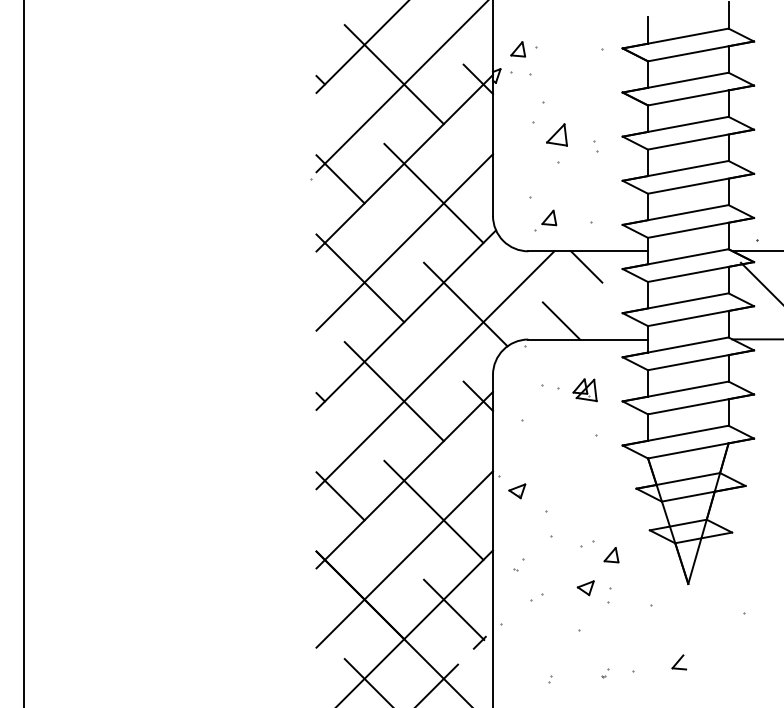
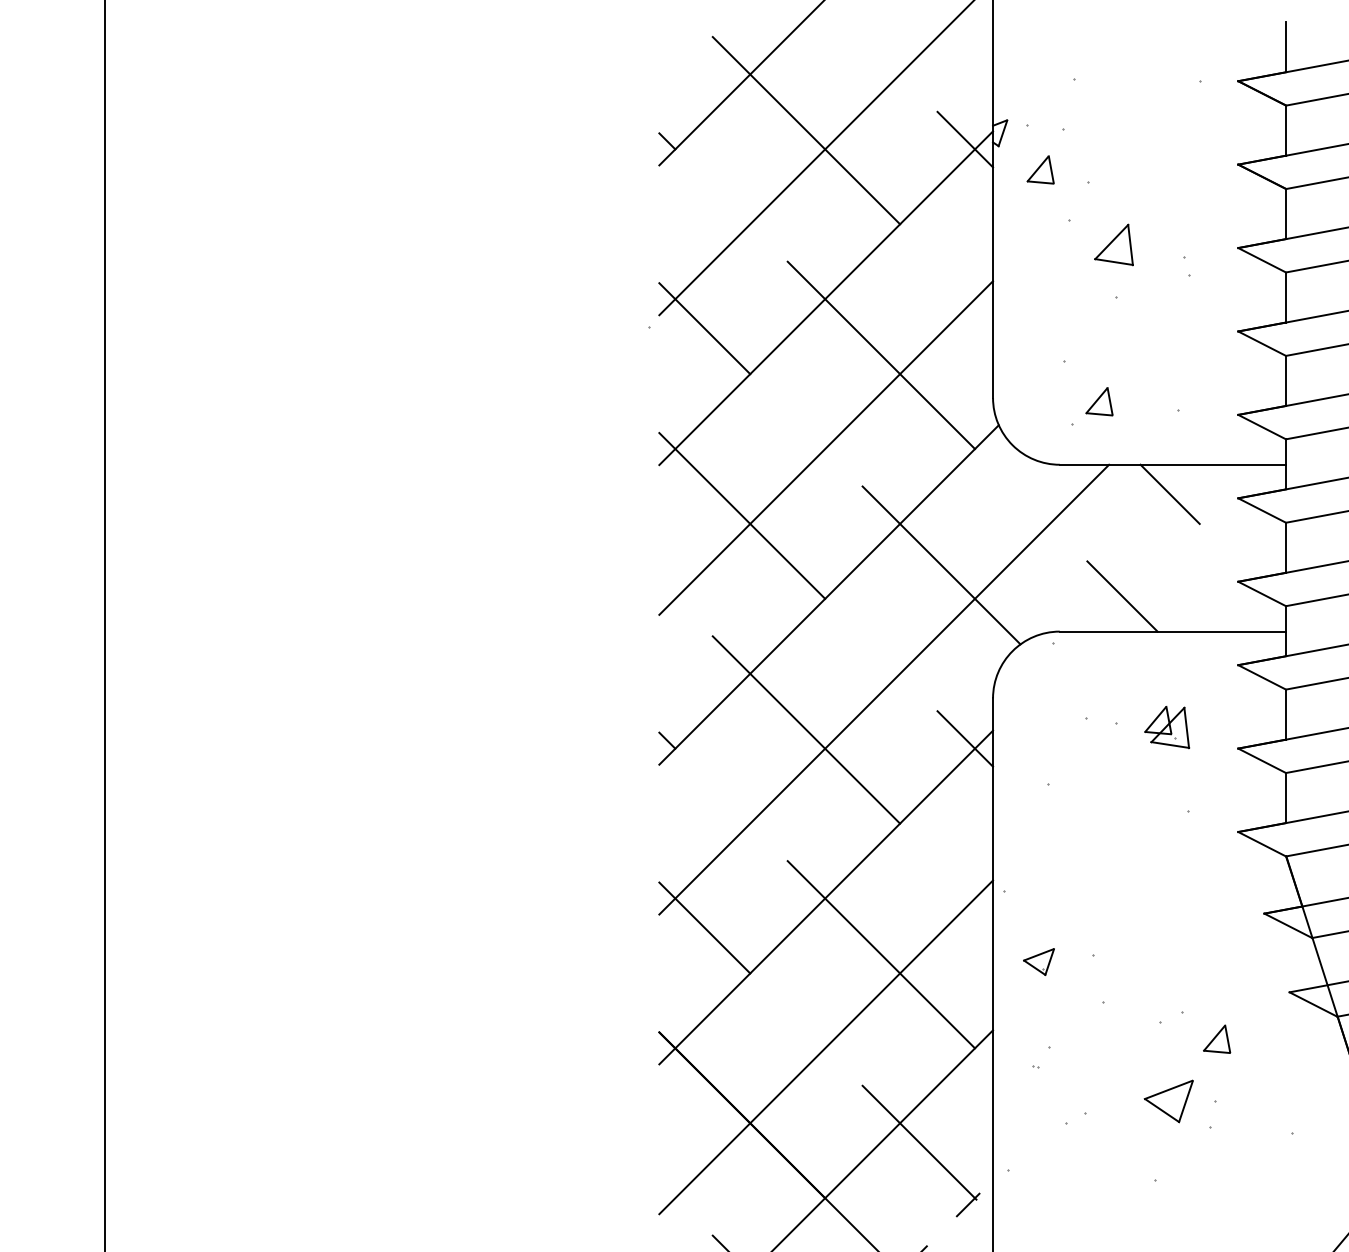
part: (518, 49) -> (1041, 170), moved
part: (517, 491) -> (1039, 962), moved
part: (585, 588) -> (1167, 1102), size x1.6

